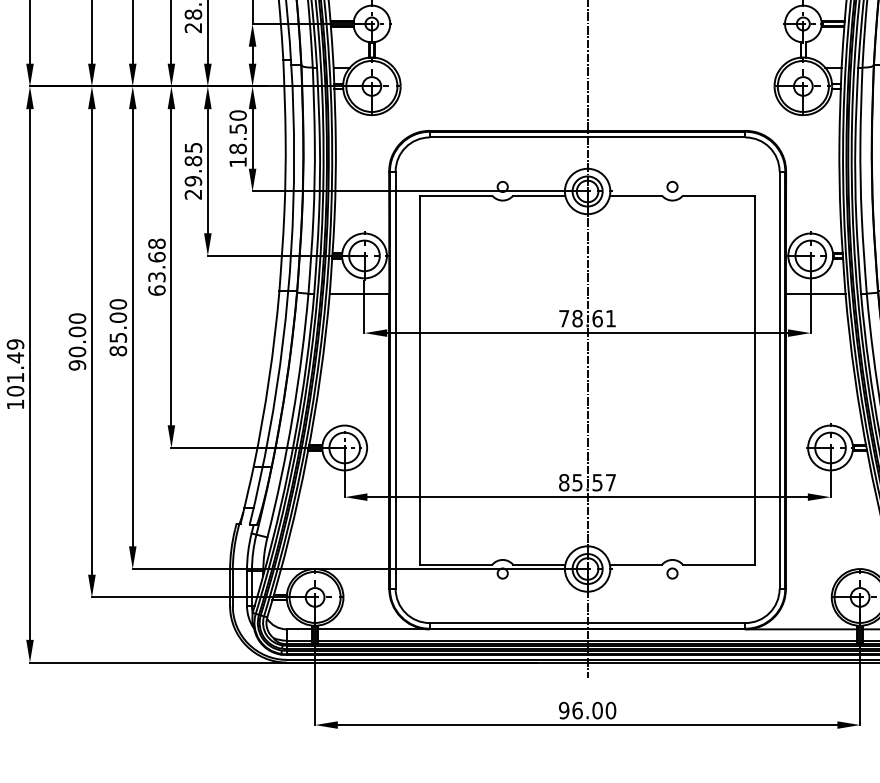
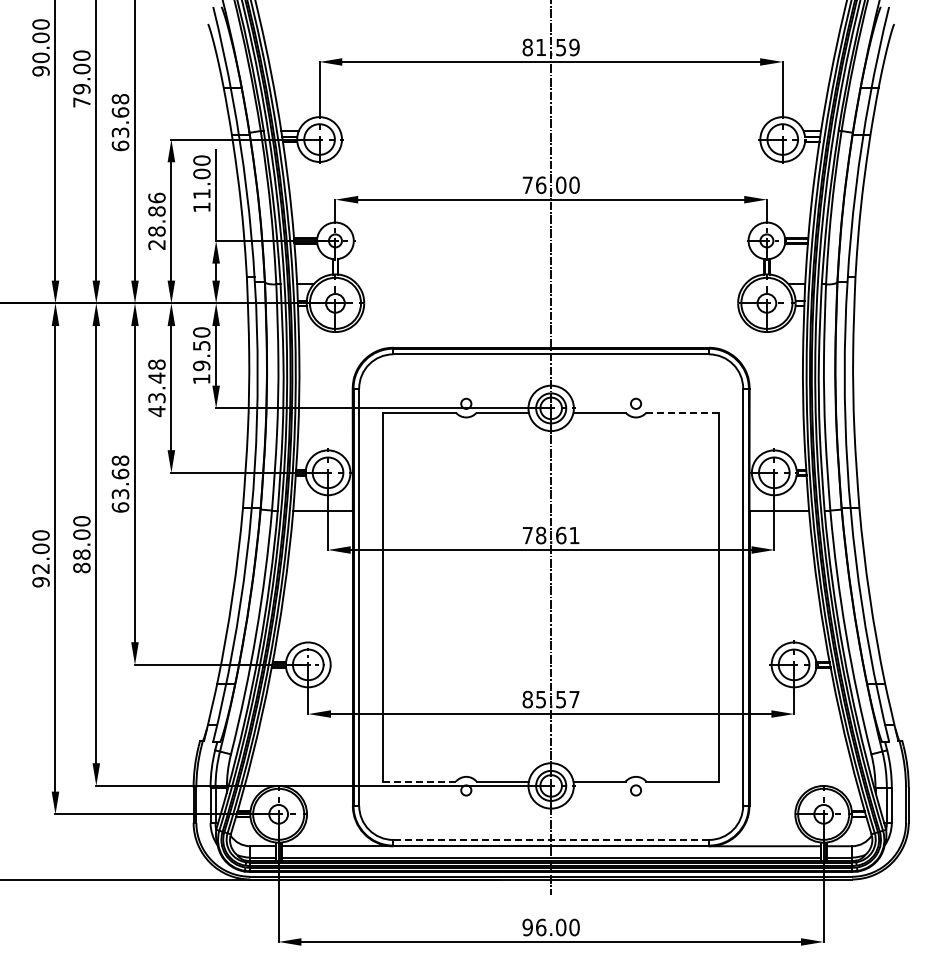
text: (237, 148) -> (201, 365), 18.50 -> 19.50
text: (192, 171) -> (156, 388), 29.85 -> 43.48
line: (718, 195) -> (682, 412), solid -> dashed
text: (117, 337) -> (81, 554), 85.00 -> 88.00
text: (76, 351) -> (40, 568), 90.00 -> 92.00
line: (456, 564) -> (420, 781), solid -> dashed
line: (587, 622) -> (551, 839), solid -> dashed

